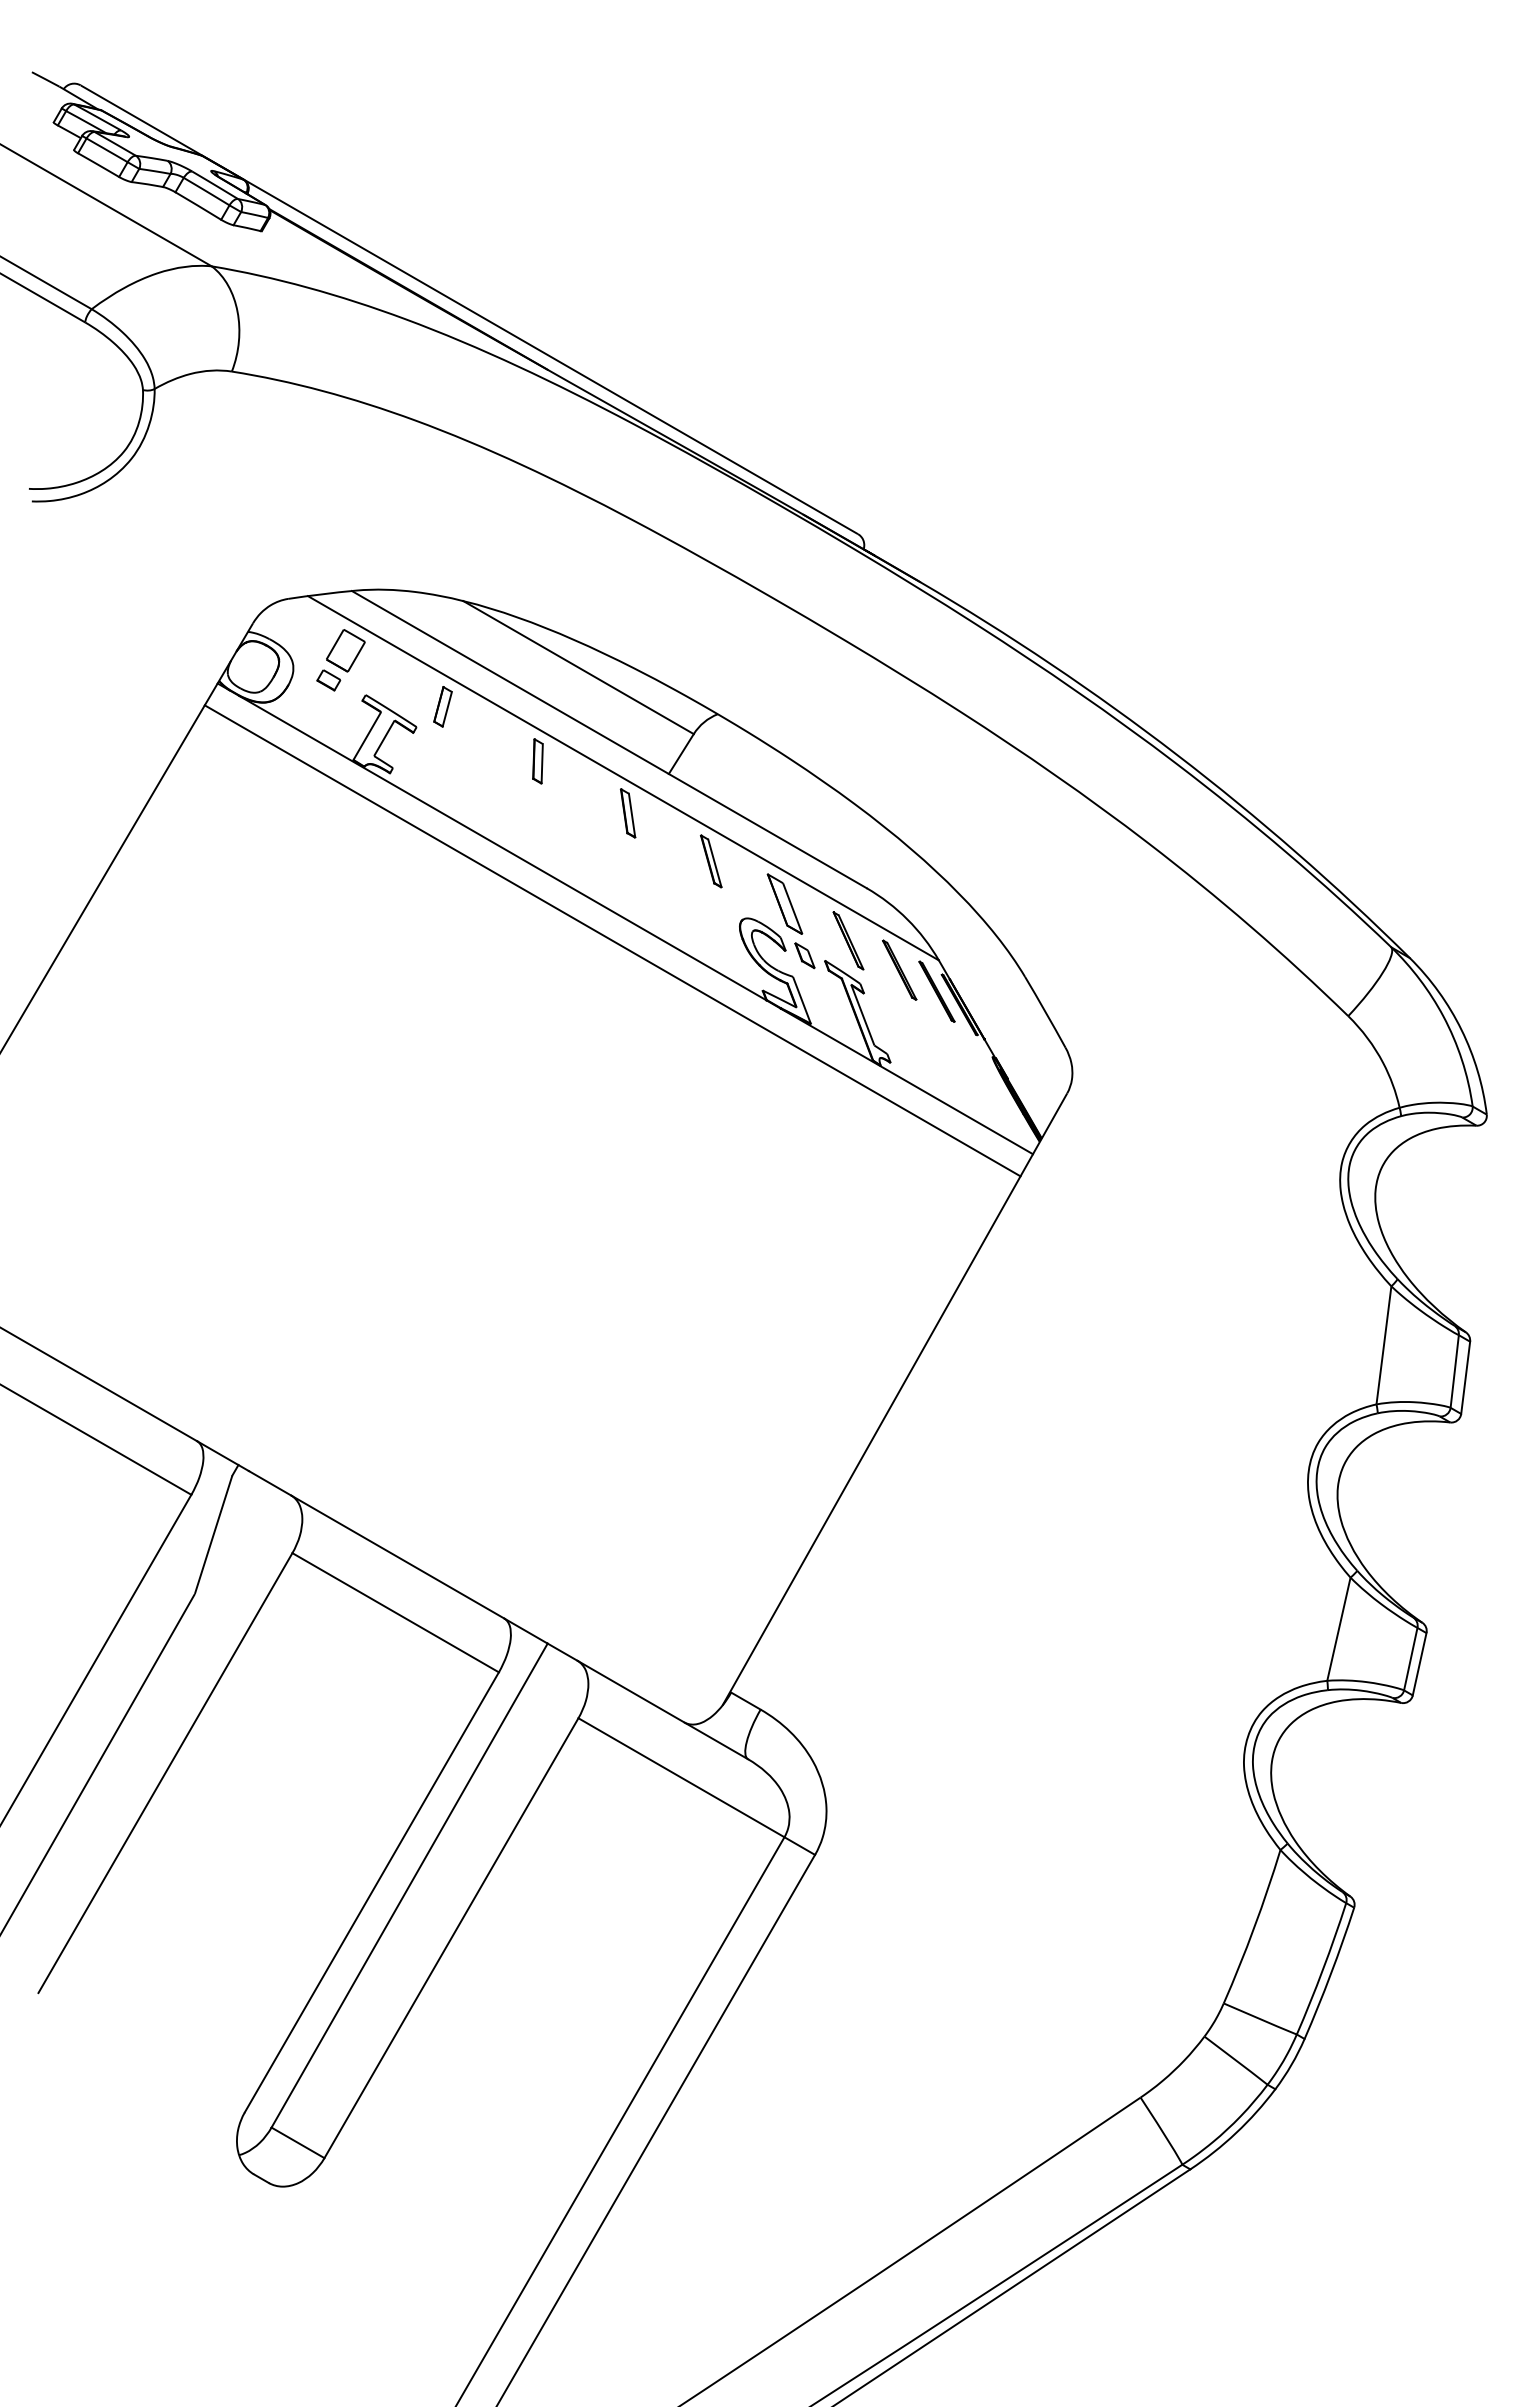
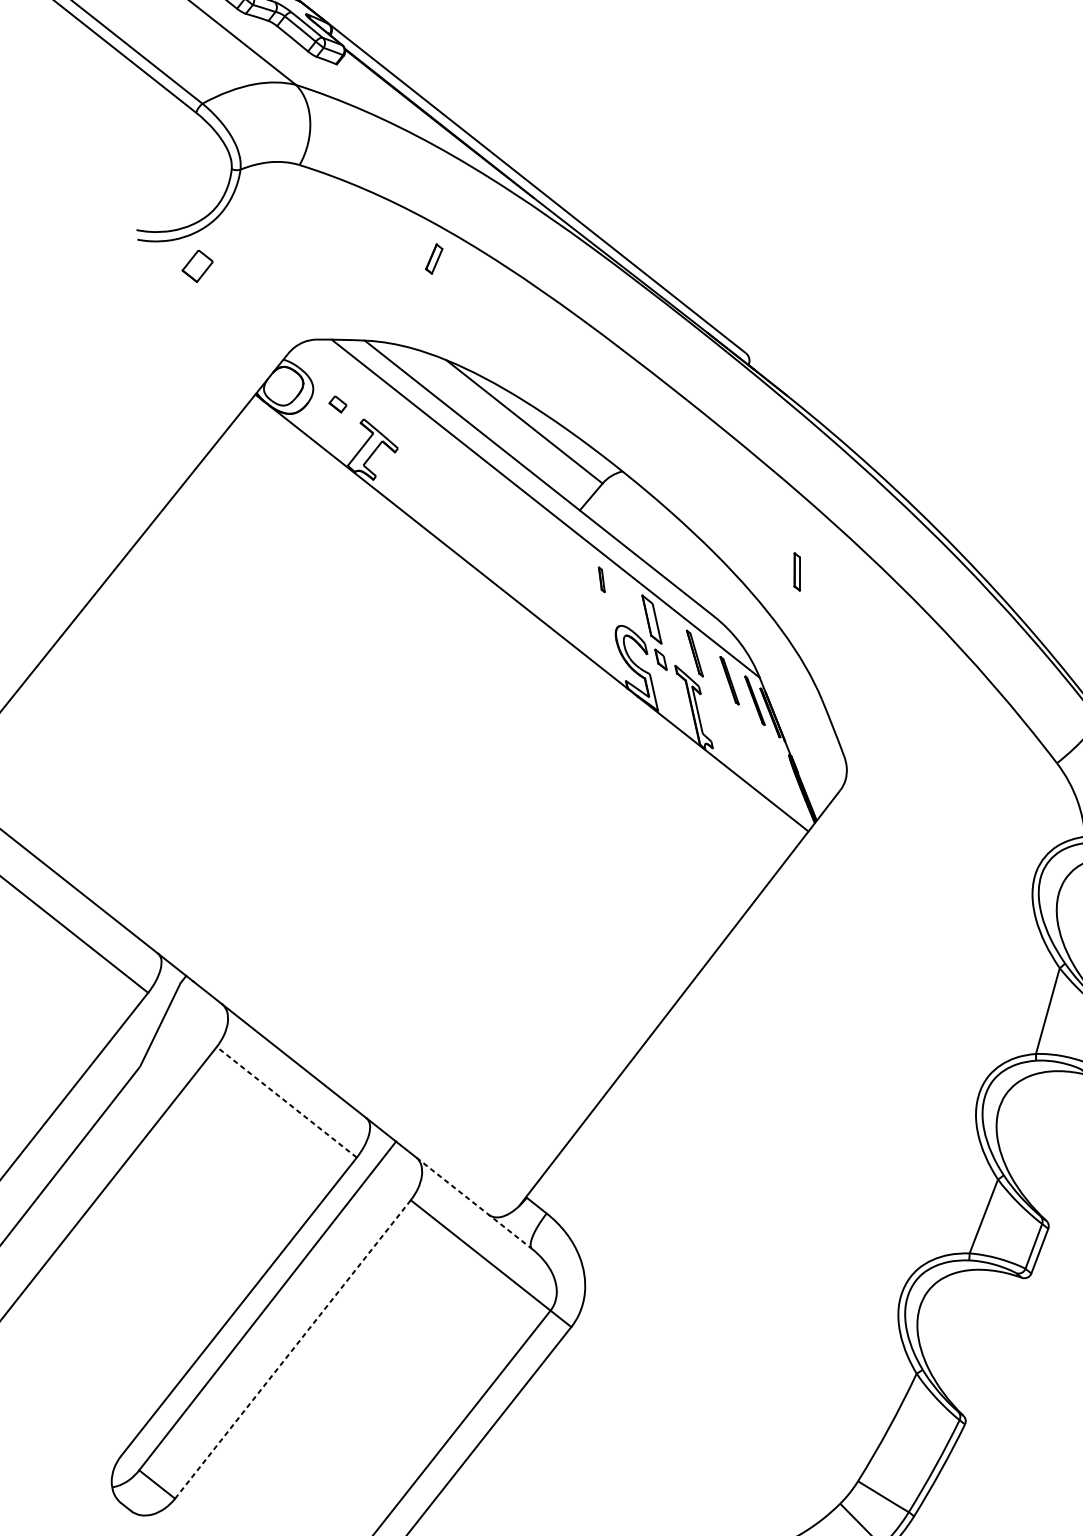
part: (345, 650) -> (197, 265), moved
part: (442, 706) -> (433, 258), moved
part: (537, 761) -> (483, 486), removed
part: (627, 813) -> (796, 571), moved
part: (711, 861) -> (601, 579), size x0.6
line: (612, 940) -> (520, 627), removed
line: (395, 1612) -> (286, 1102), solid -> dashed
line: (663, 1710) -> (474, 1203), solid -> dashed
line: (451, 1938) -> (292, 1349), solid -> dashed

